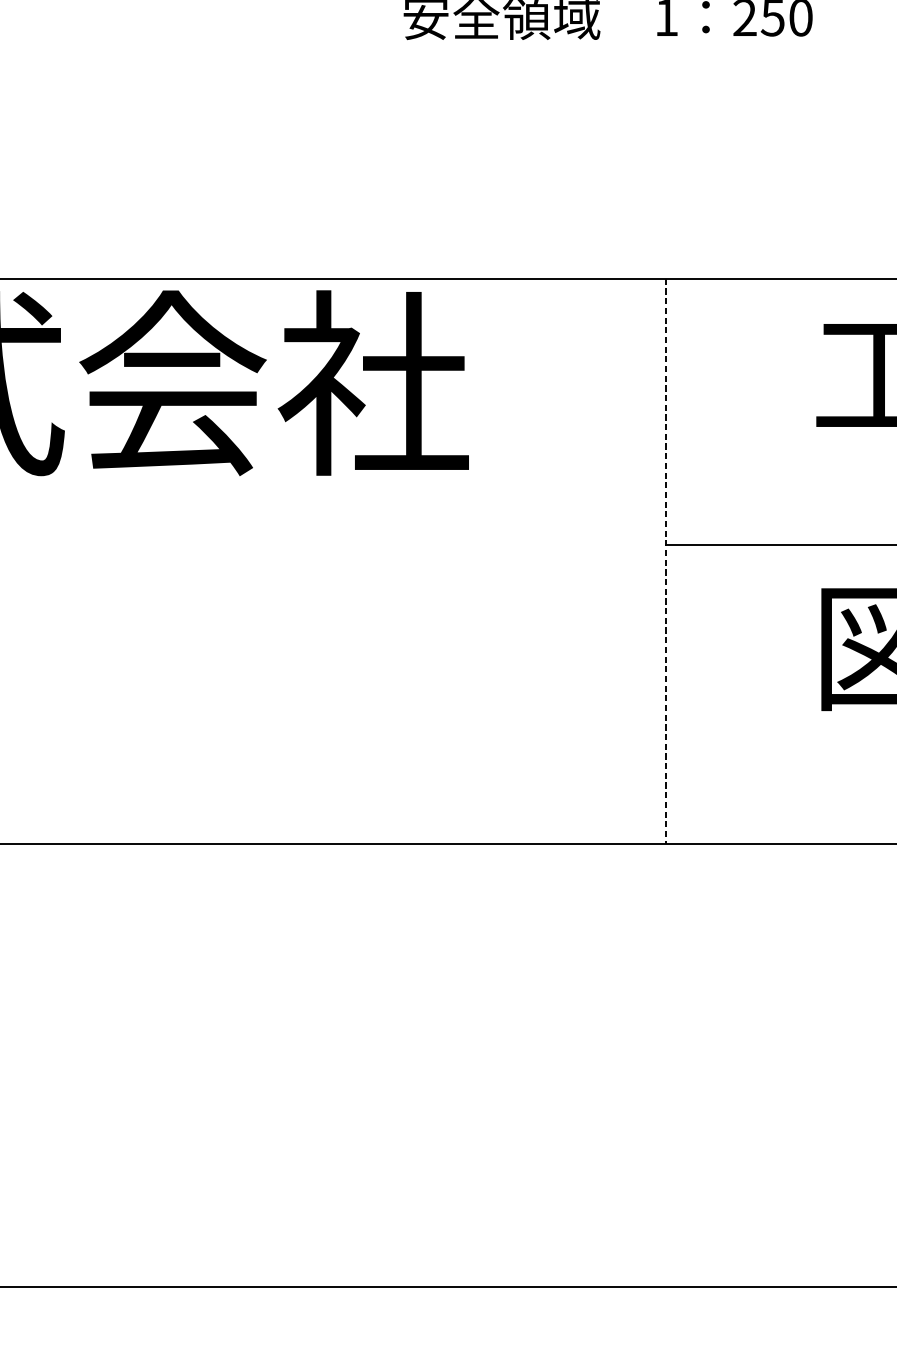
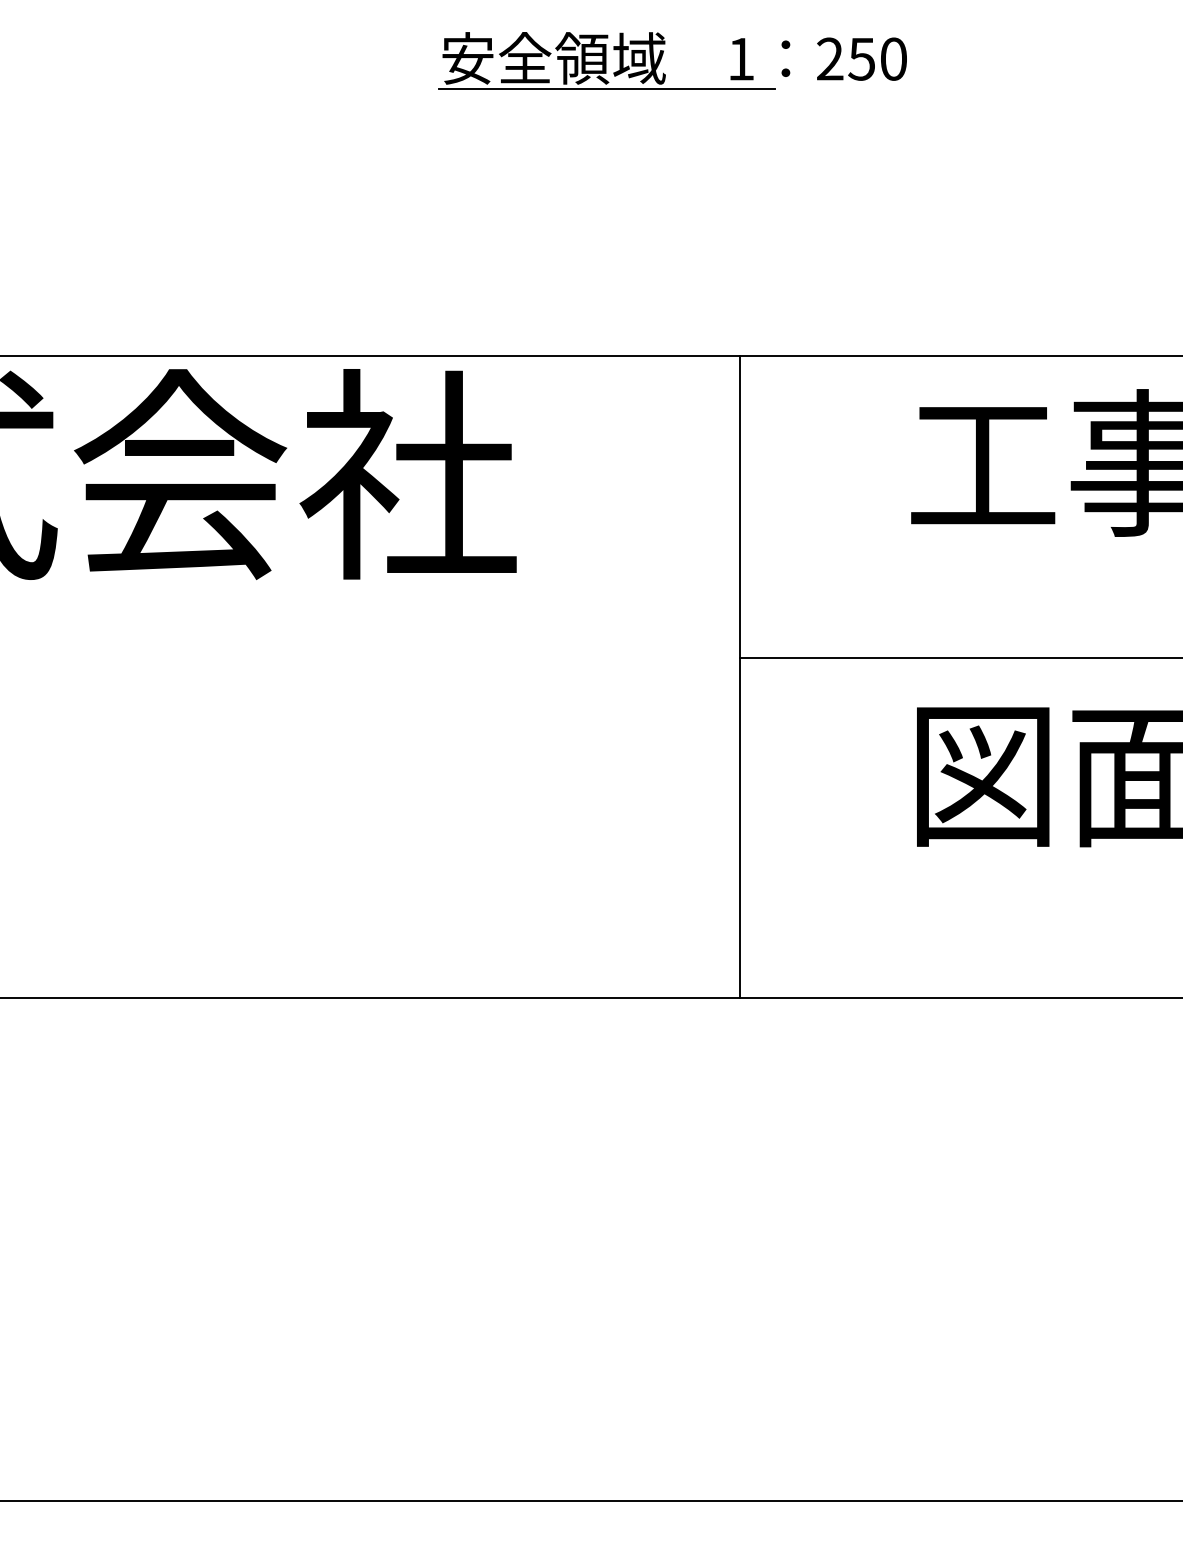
line: (548, 43) -> (606, 88), added
line: (666, 561) -> (740, 676), dashed -> solid

